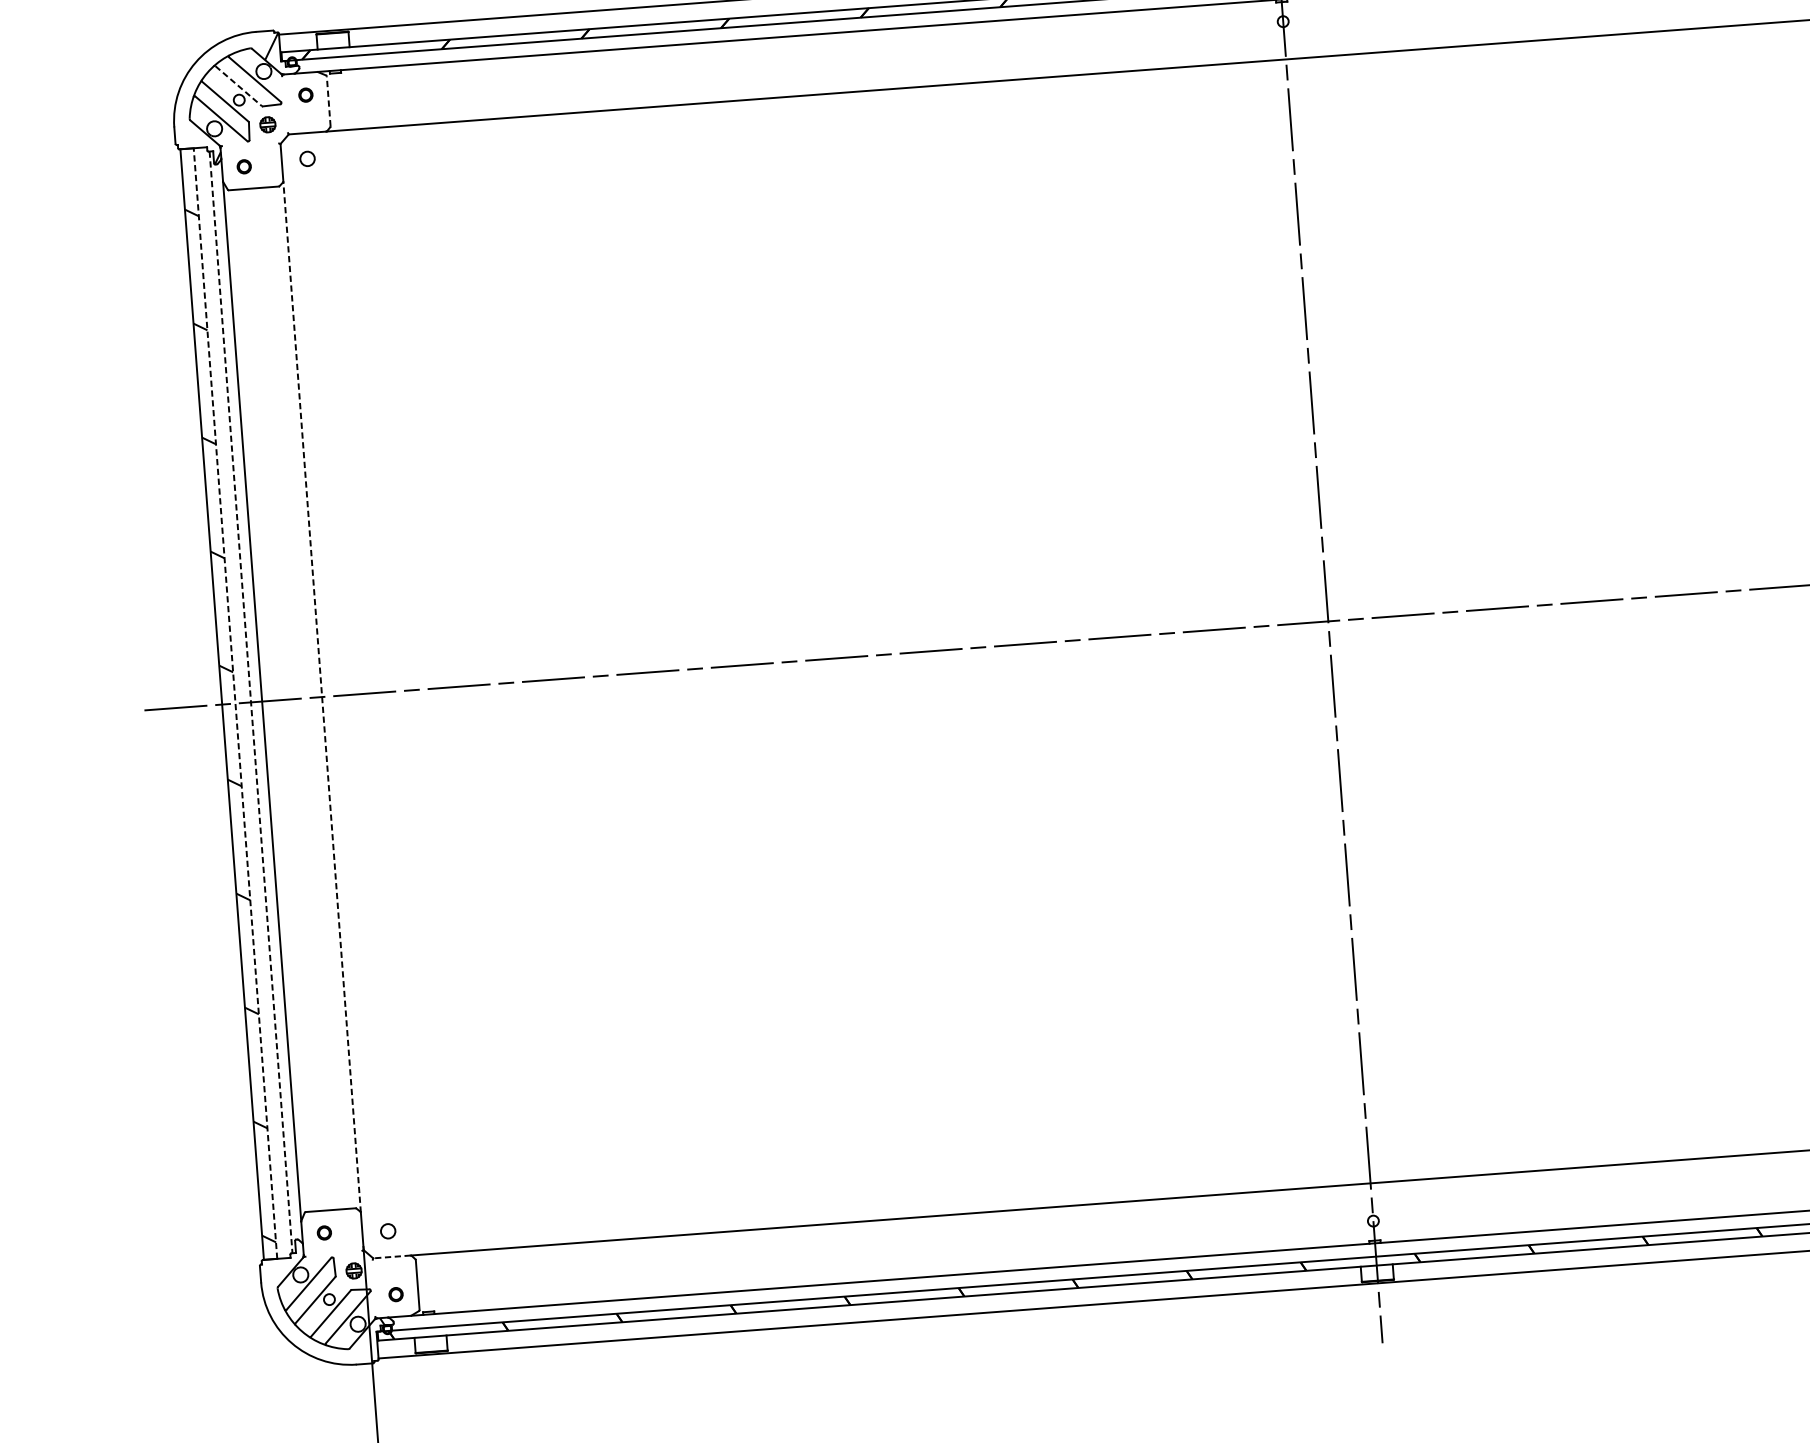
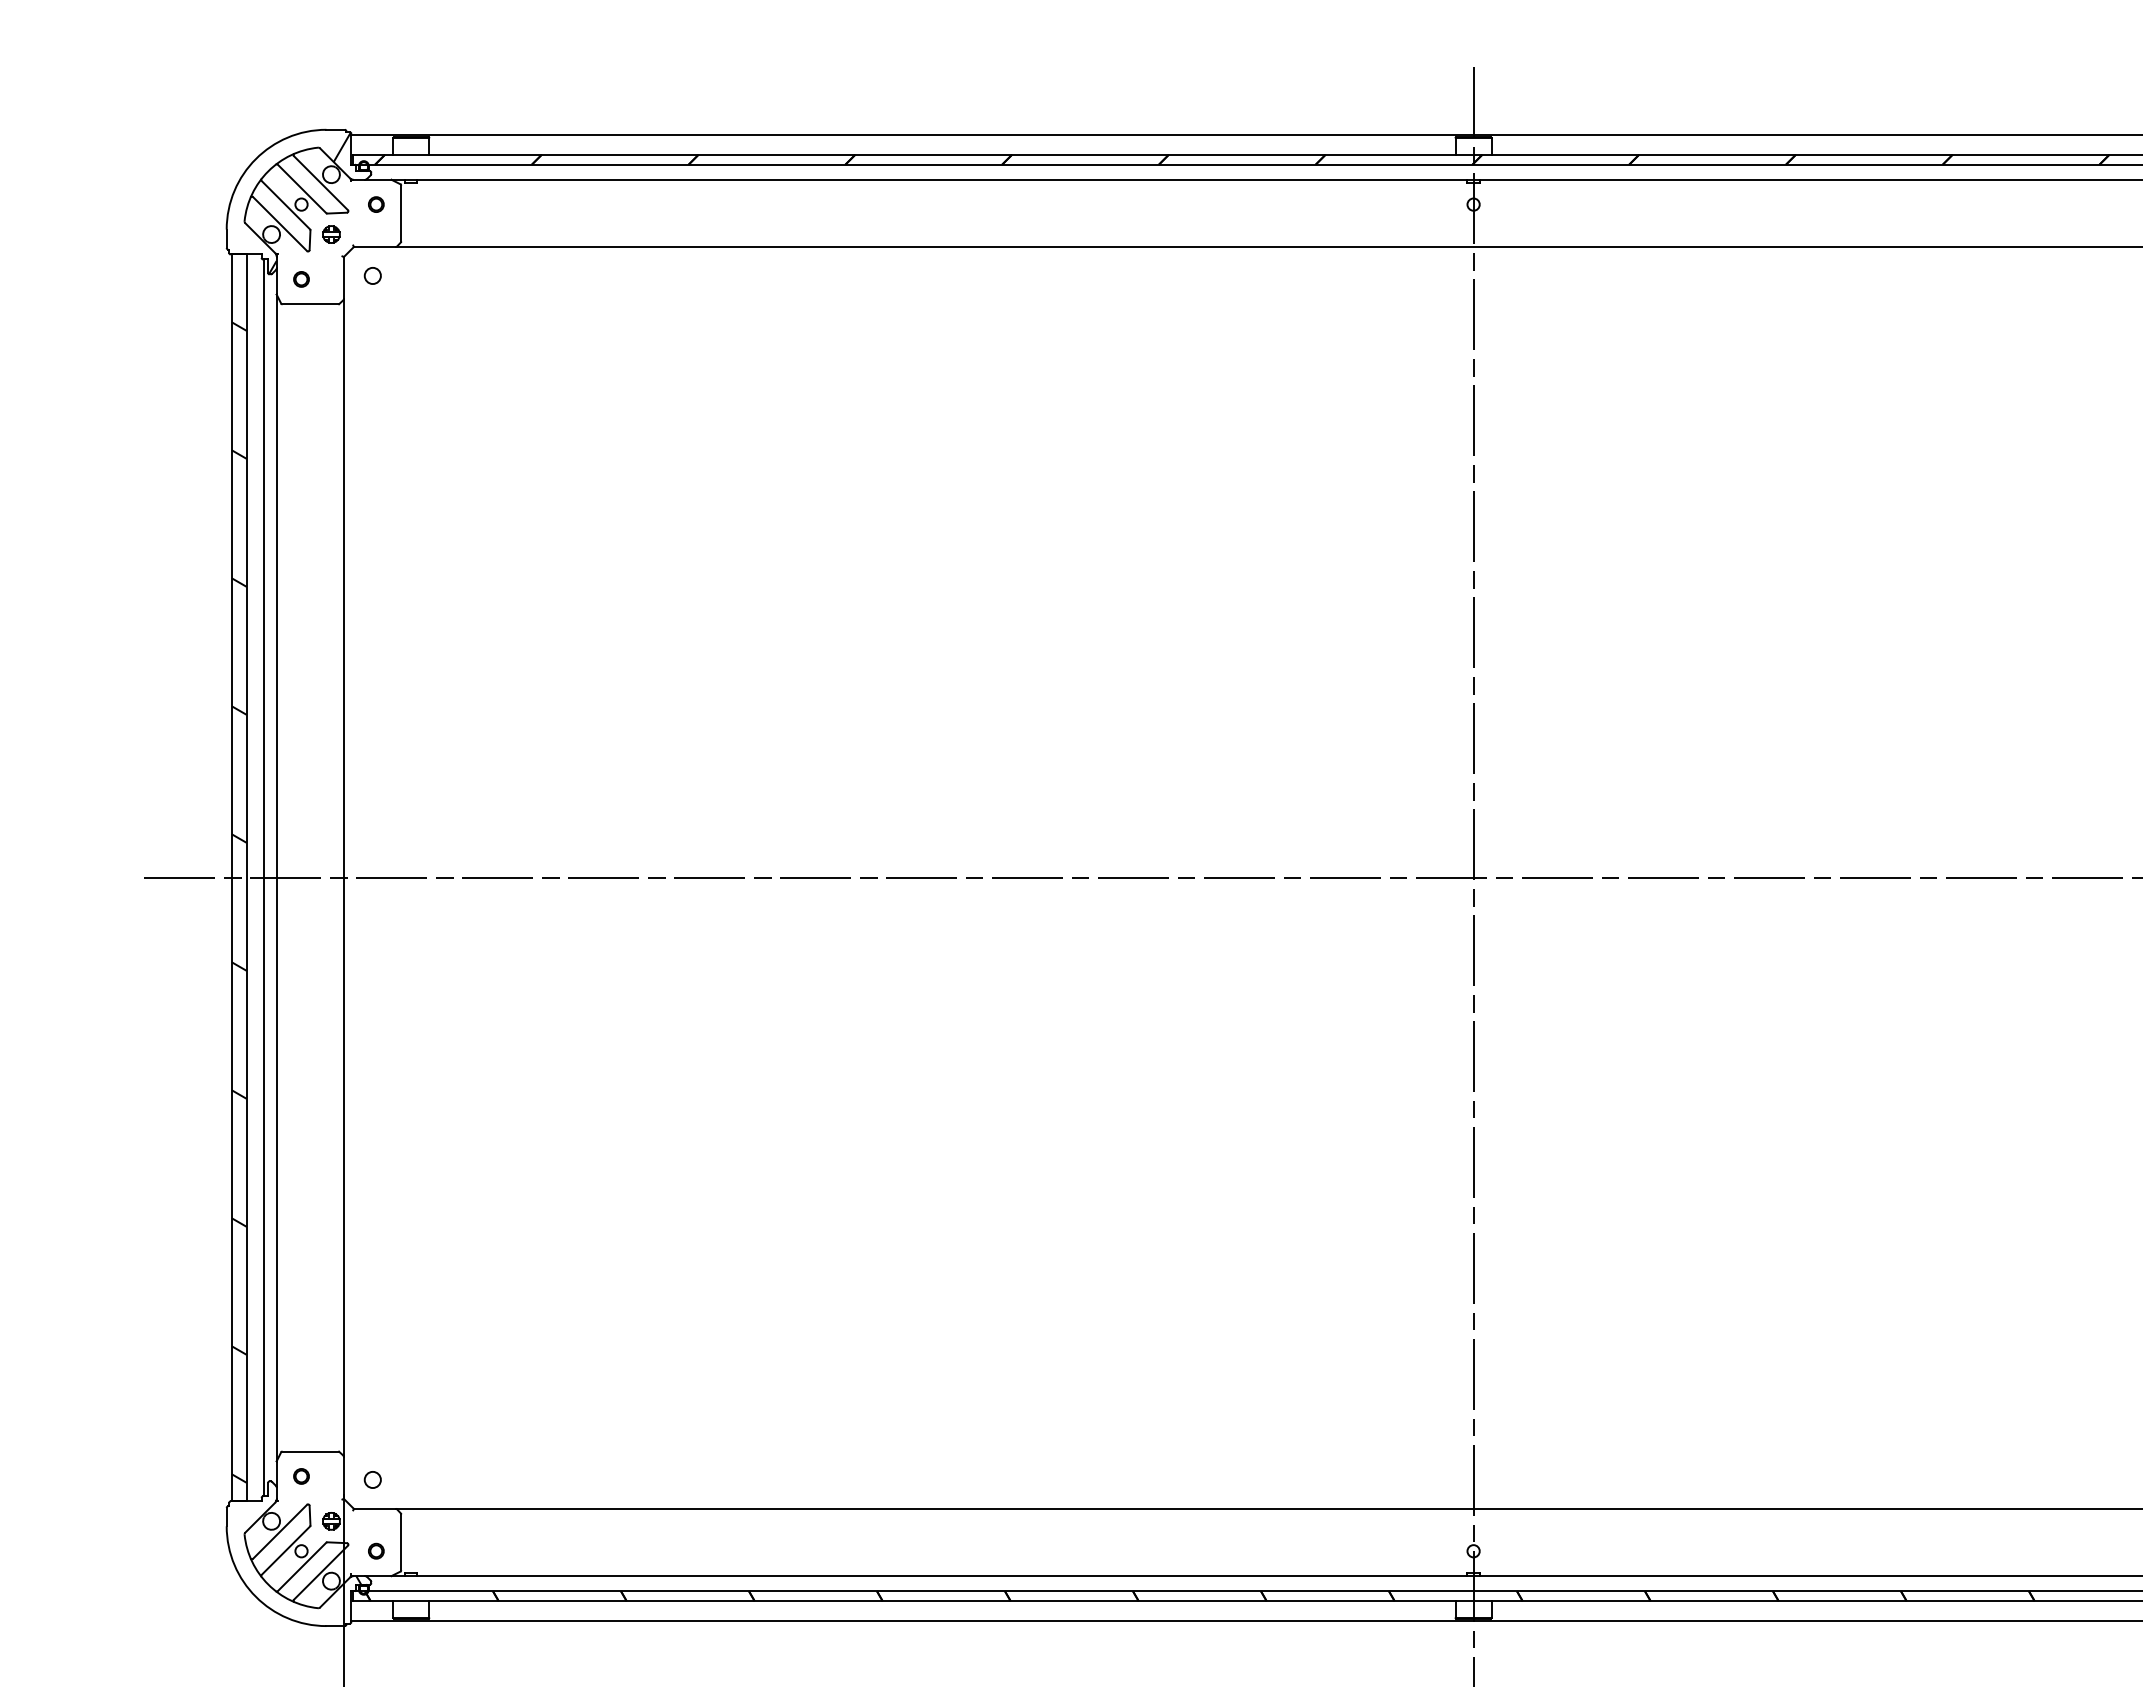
line: (239, 86) -> (302, 189), dashed -> solid
line: (328, 101) -> (401, 213), dashed -> solid
line: (321, 696) -> (343, 877), dashed -> solid
line: (251, 702) -> (264, 878), dashed -> solid
line: (235, 703) -> (246, 877), dashed -> solid
line: (391, 1256) -> (374, 1508), dashed -> solid

